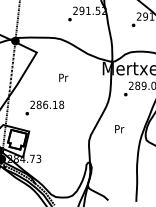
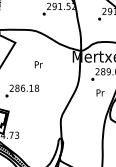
text: (119, 129) -> (100, 93), moved

